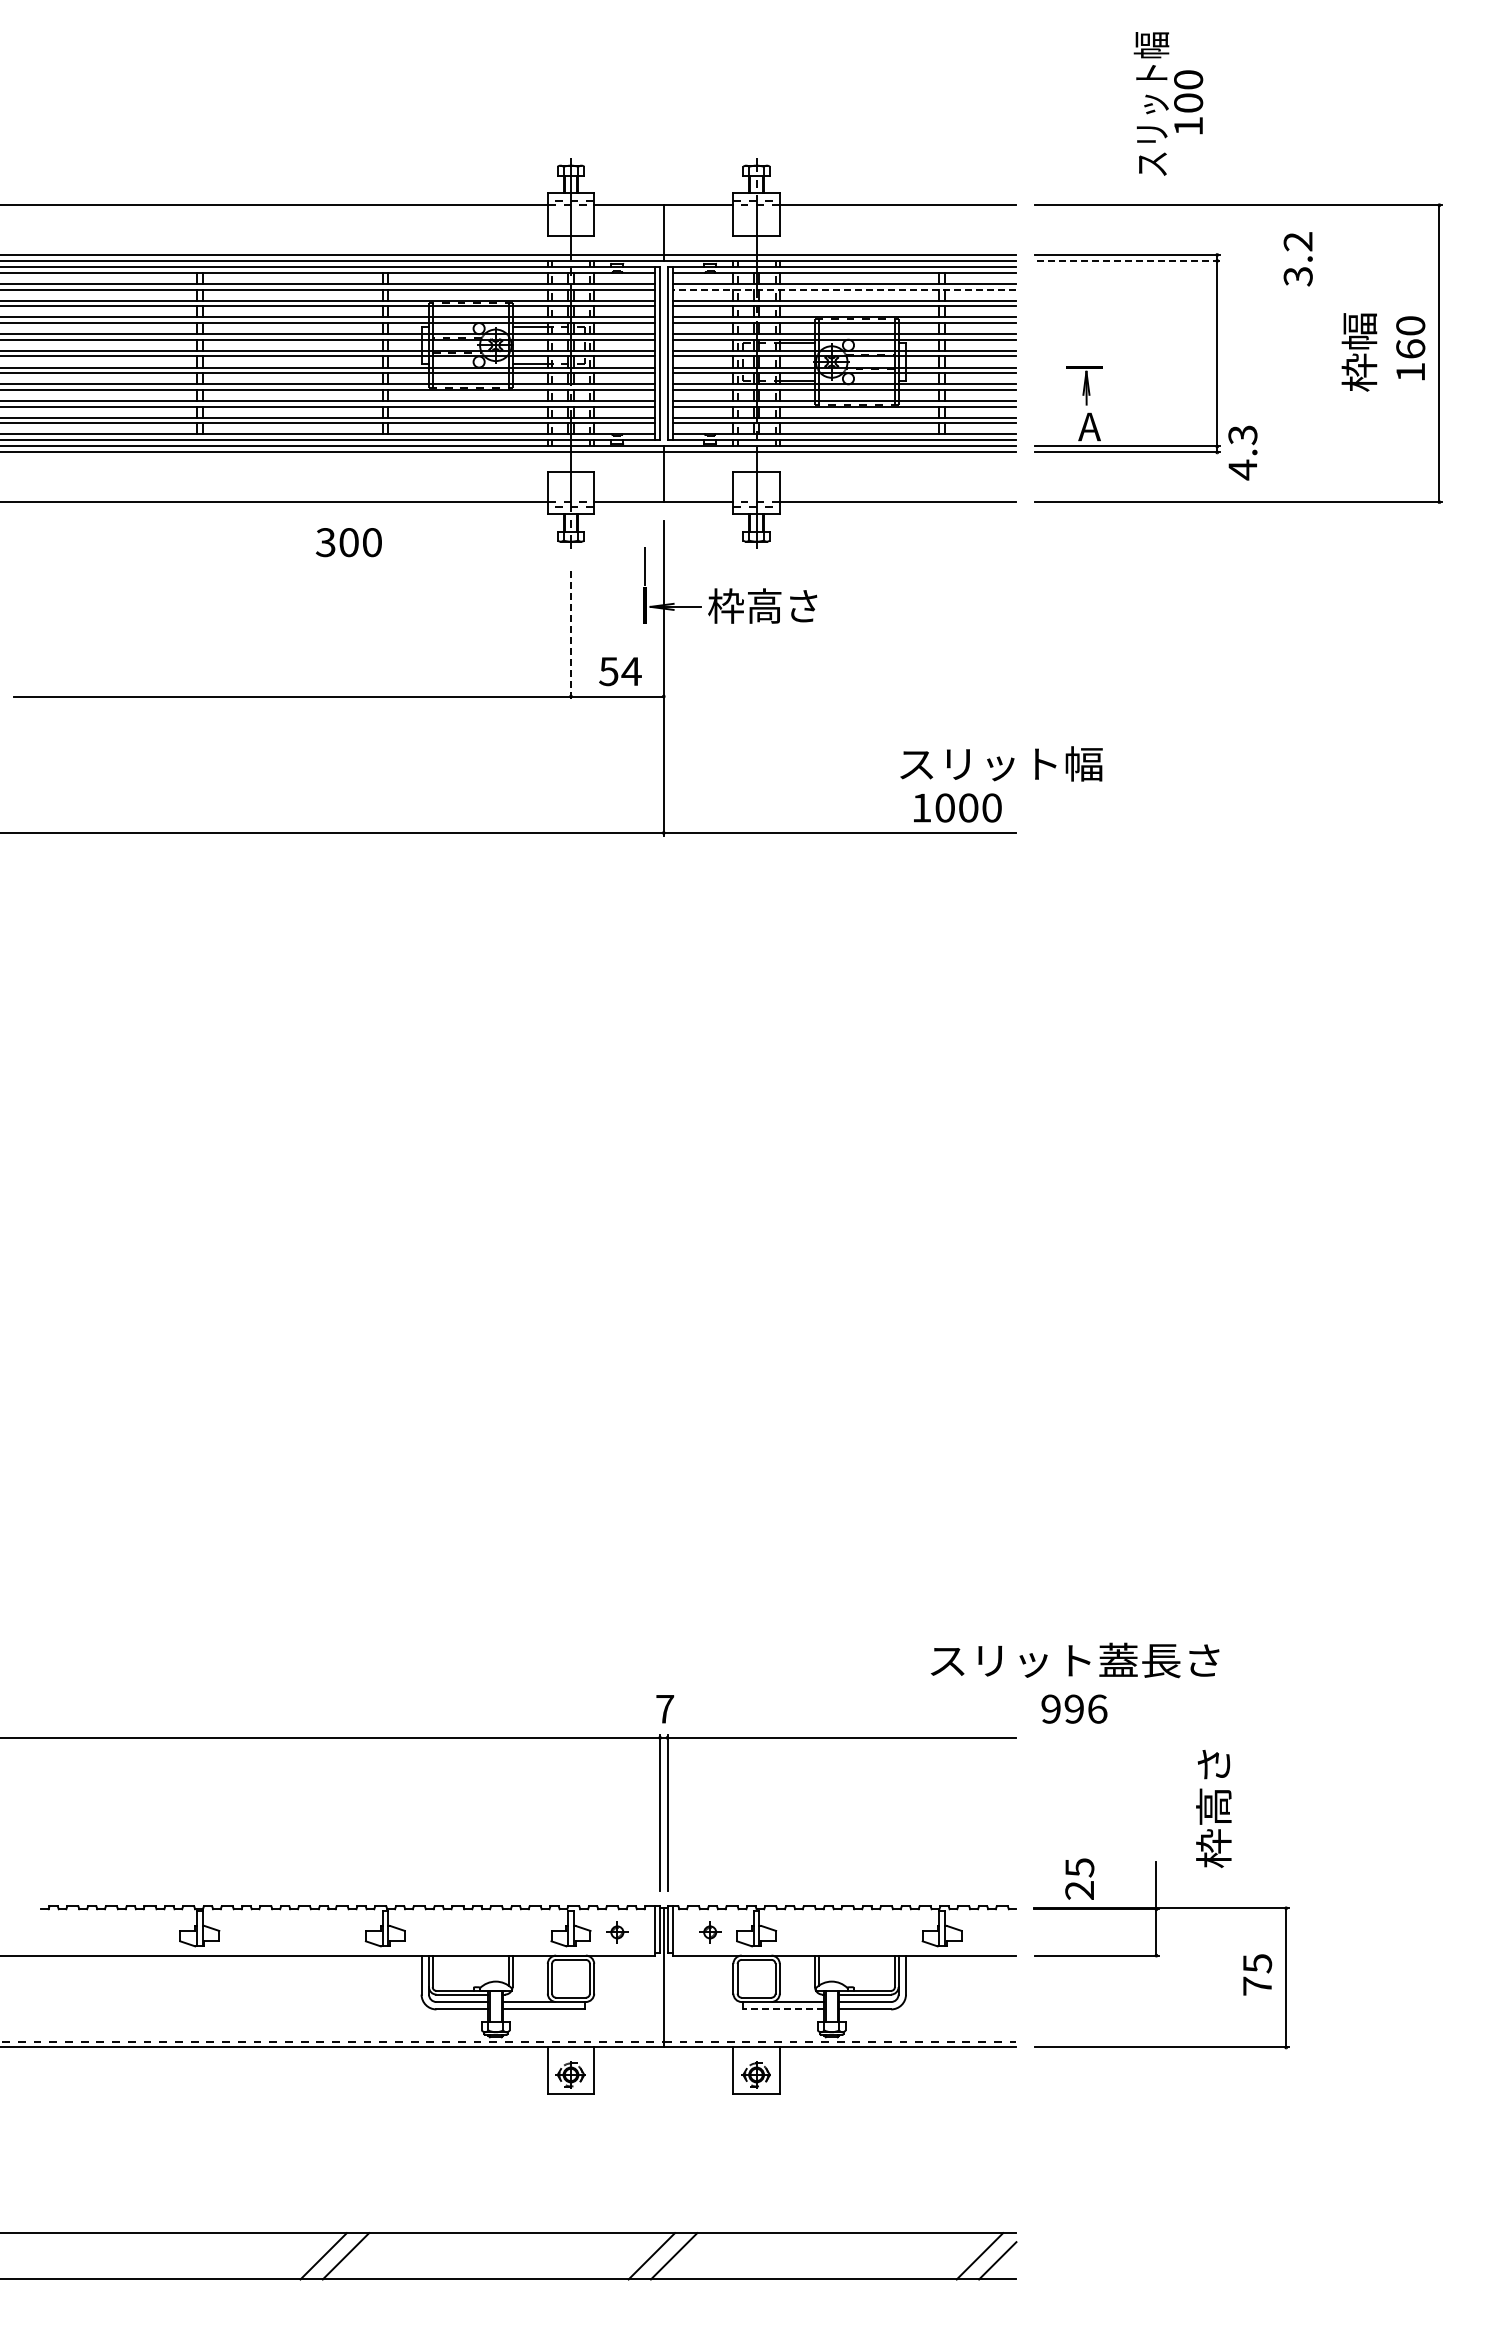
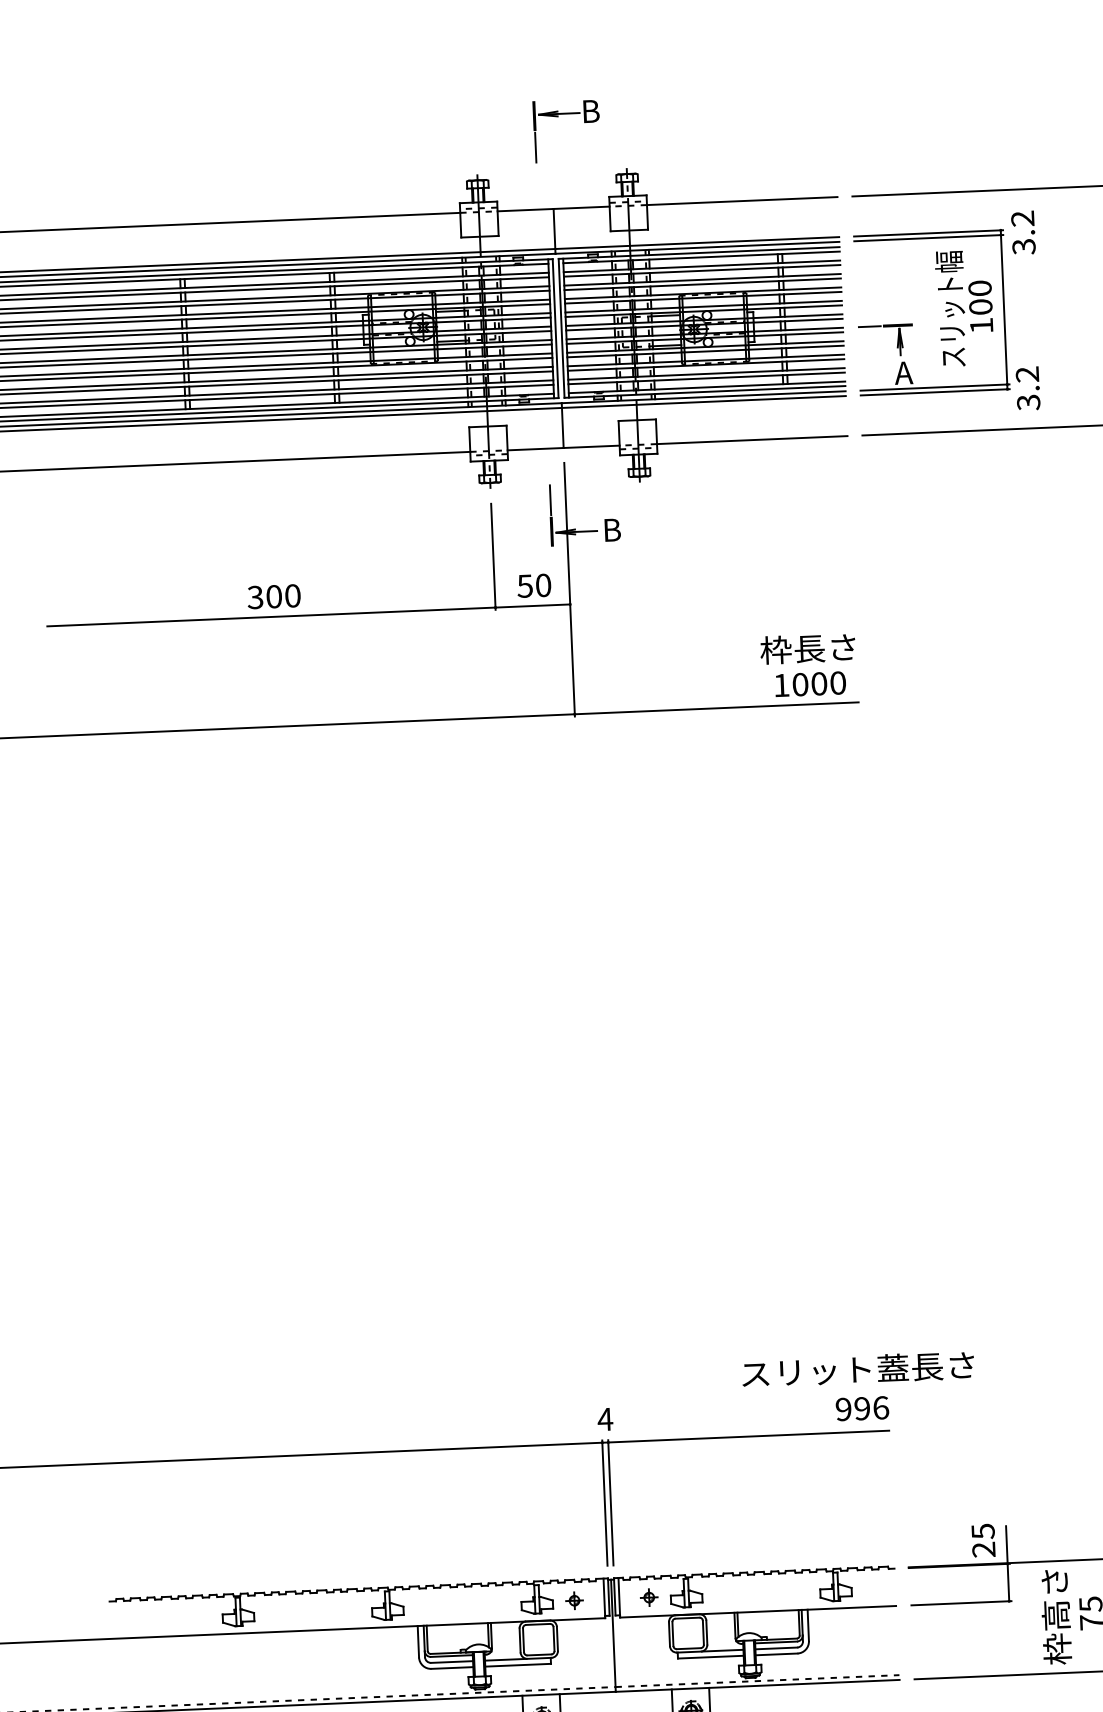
part: (674, 91) -> (558, 117), added
text: (1168, 103) -> (964, 308), moved
text: (1297, 259) -> (1022, 233), moved
line: (1127, 260) -> (928, 237), dashed -> solid
line: (844, 289) -> (701, 270), dashed -> solid
line: (1049, 367) -> (869, 326), added
text: (1242, 452) -> (1027, 388), 4.3 -> 3.2
text: (348, 542) -> (273, 596), moved
text: (762, 605) -> (646, 527), 枠高さ -> B
line: (571, 633) -> (493, 556), dashed -> solid
text: (631, 671) -> (543, 585), 54 -> 50
text: (999, 763) -> (842, 647), スリット幅 -> 枠長さ
text: (1075, 1660) -> (858, 1369), moved
text: (1074, 1708) -> (862, 1408), moved
text: (664, 1709) -> (604, 1419), 7 -> 4
text: (1213, 1808) -> (1055, 1616), moved
text: (1079, 1878) -> (983, 1540), moved
line: (783, 2009) -> (710, 1657), dashed -> solid

